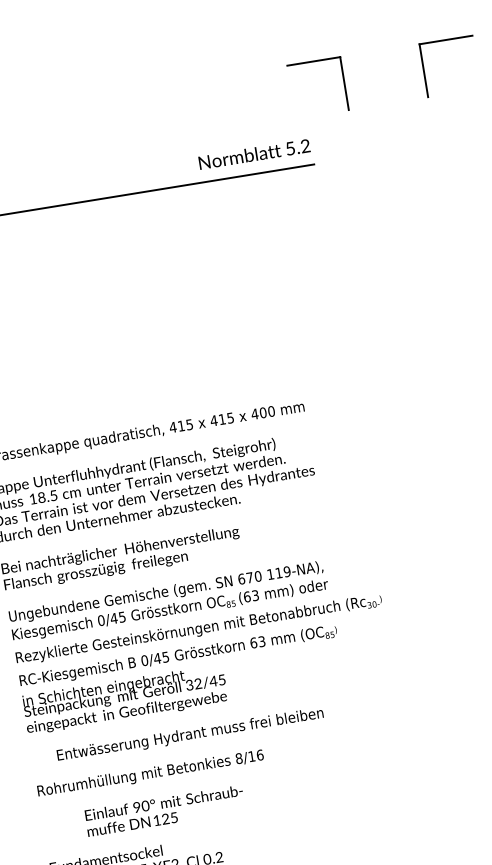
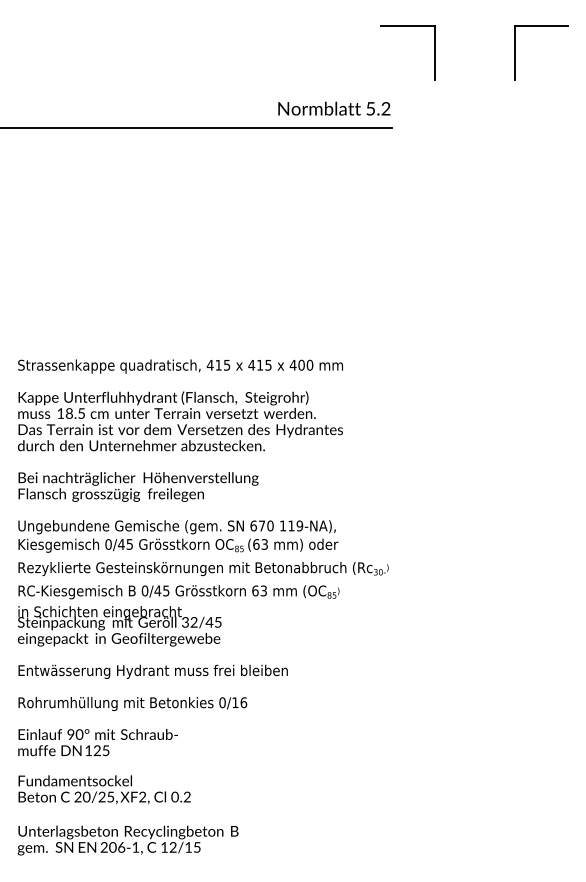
text: (189, 734) -> (152, 671), moved
text: (239, 758) -> (222, 702), 8/16 -> 0/16
text: (164, 810) -> (97, 742), moved

